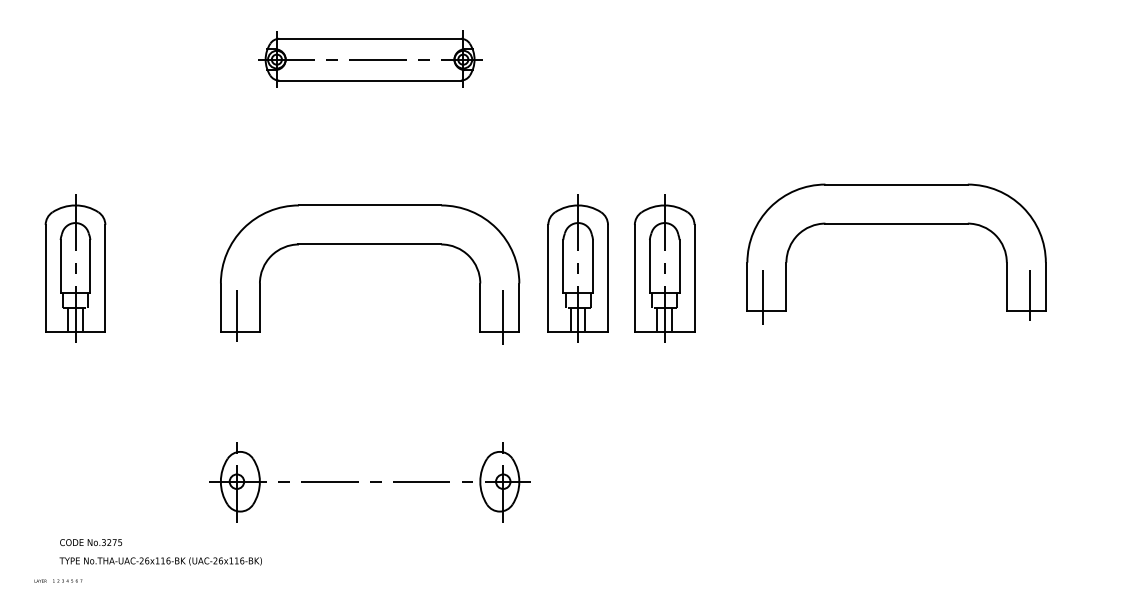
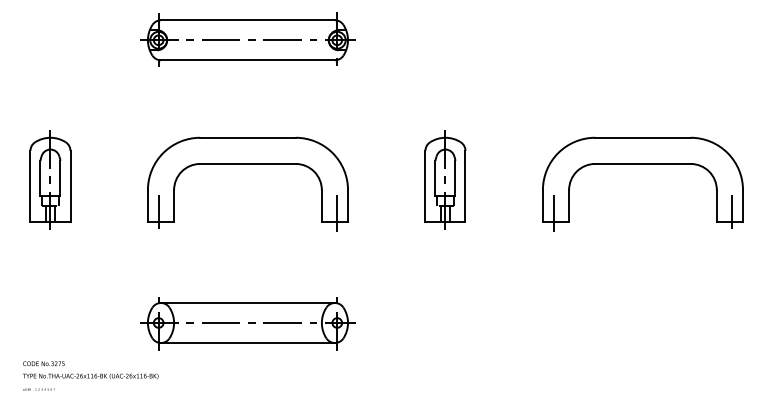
part: (369, 58) -> (247, 39), size x1.43
part: (895, 224) -> (642, 164), moved
part: (578, 267) -> (387, 179), removed
line: (369, 451) -> (247, 302), added
line: (369, 512) -> (247, 343), added
text: (160, 551) -> (90, 369), moved

